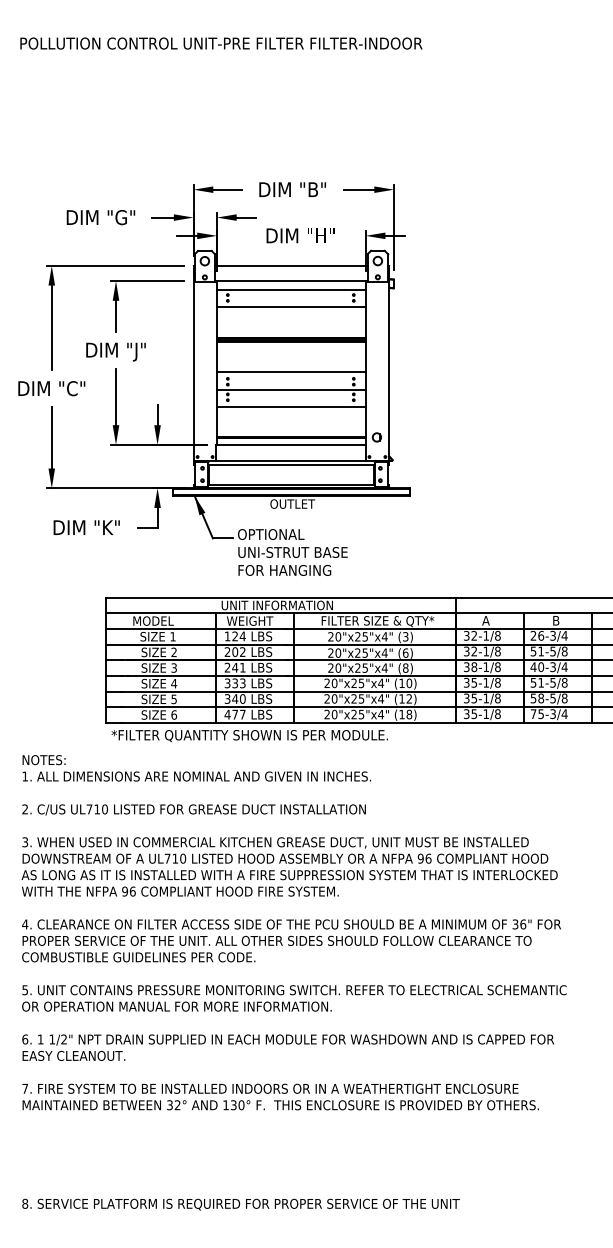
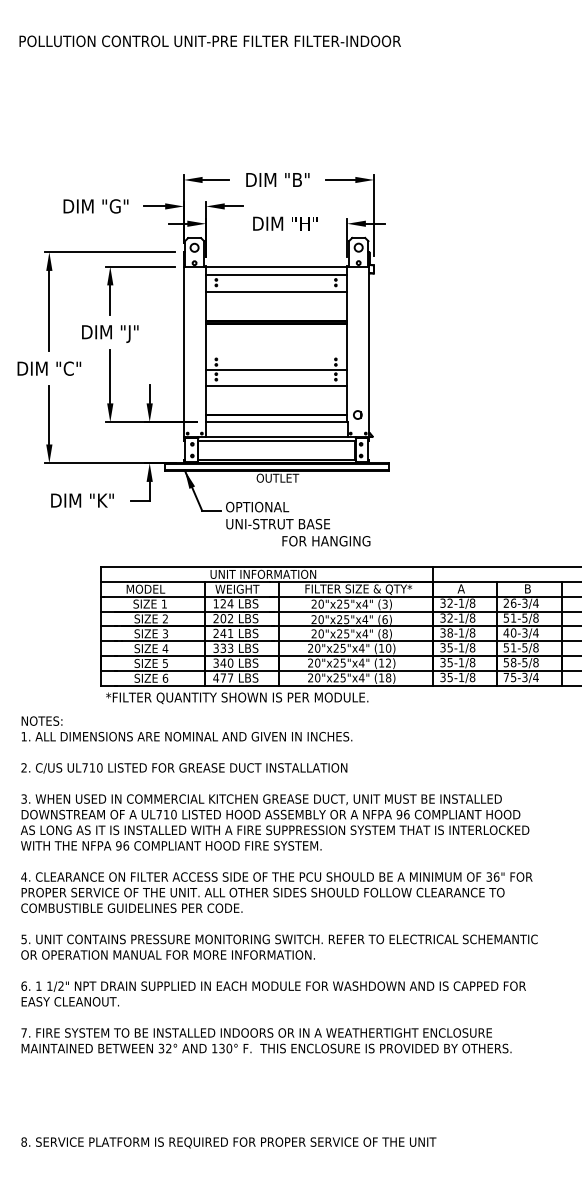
line: (291, 265) -> (276, 251), removed
line: (290, 372) -> (275, 353), removed
text: (284, 570) -> (326, 541), moved

